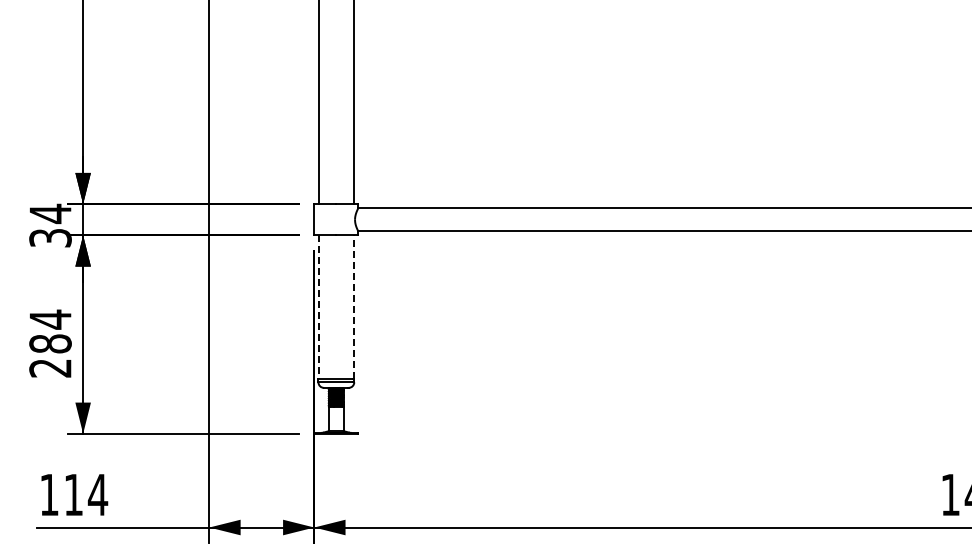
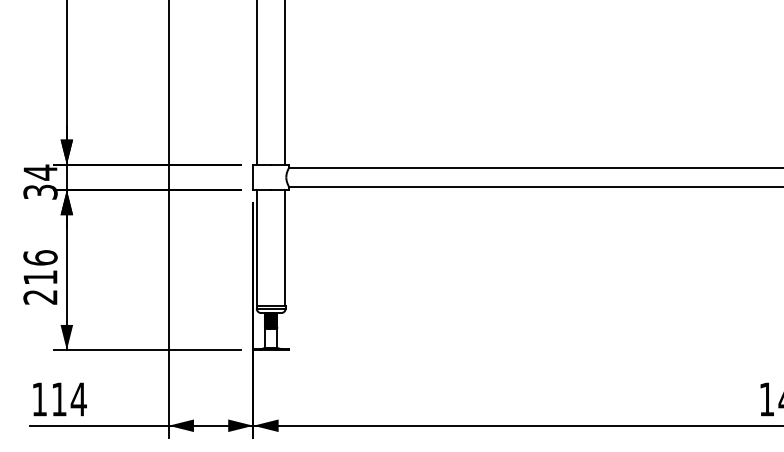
line: (318, 307) -> (256, 248), dashed -> solid
line: (353, 307) -> (285, 248), dashed -> solid
text: (50, 331) -> (40, 267), 284 -> 216

